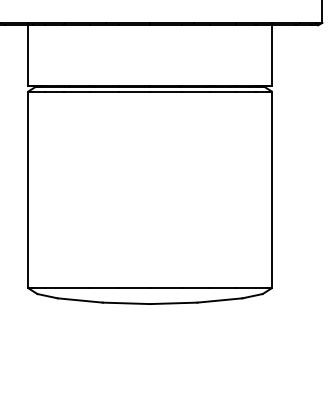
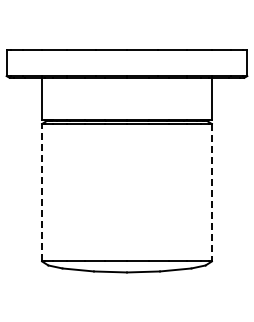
line: (29, 189) -> (42, 192), solid -> dashed
line: (271, 189) -> (211, 192), solid -> dashed

